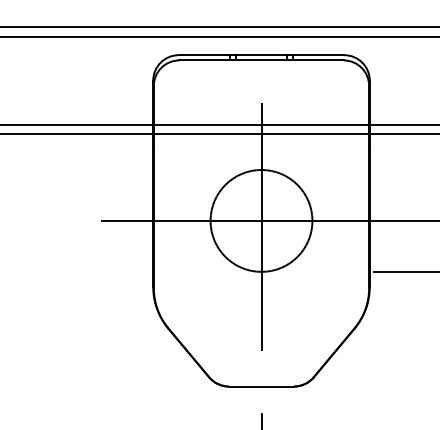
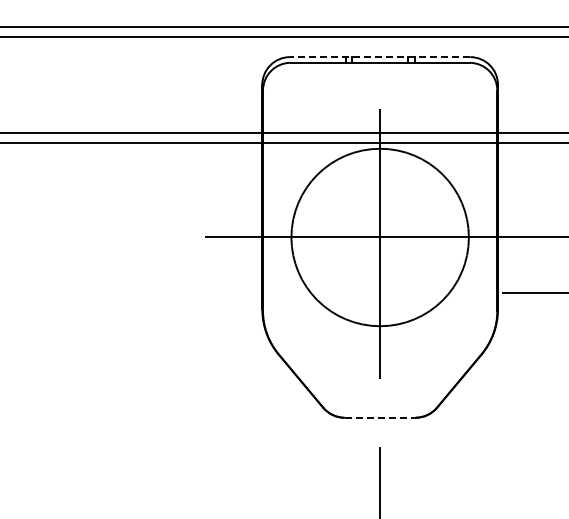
line: (260, 55) -> (379, 57), solid -> dashed
circle: (260, 220) -> (379, 237), size x1.6
line: (261, 386) -> (380, 417), solid -> dashed

